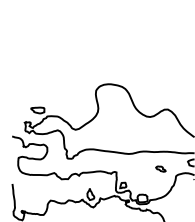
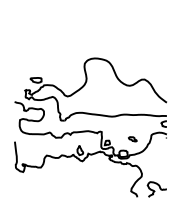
part: (160, 169) -> (132, 139), moved

